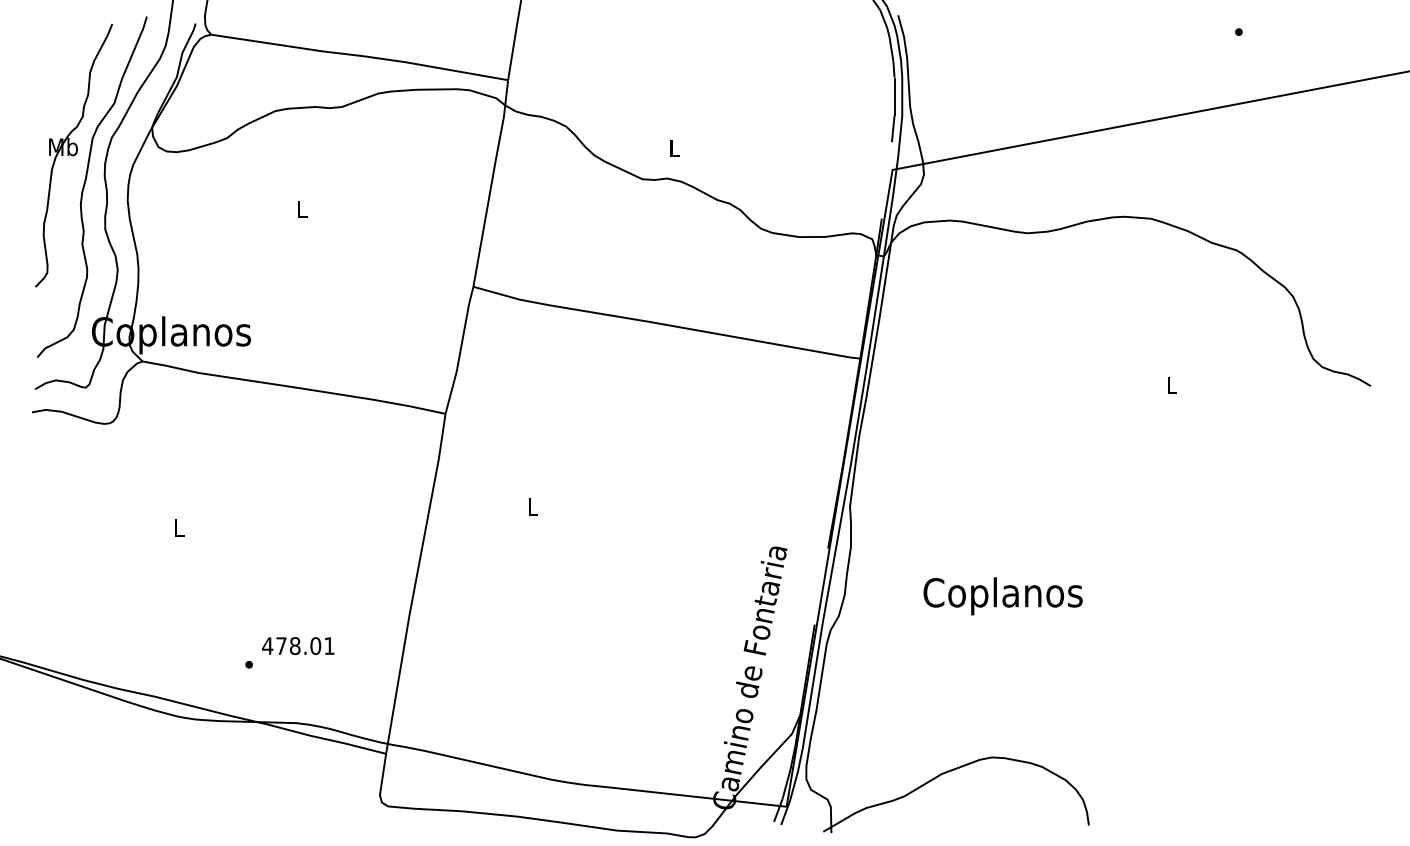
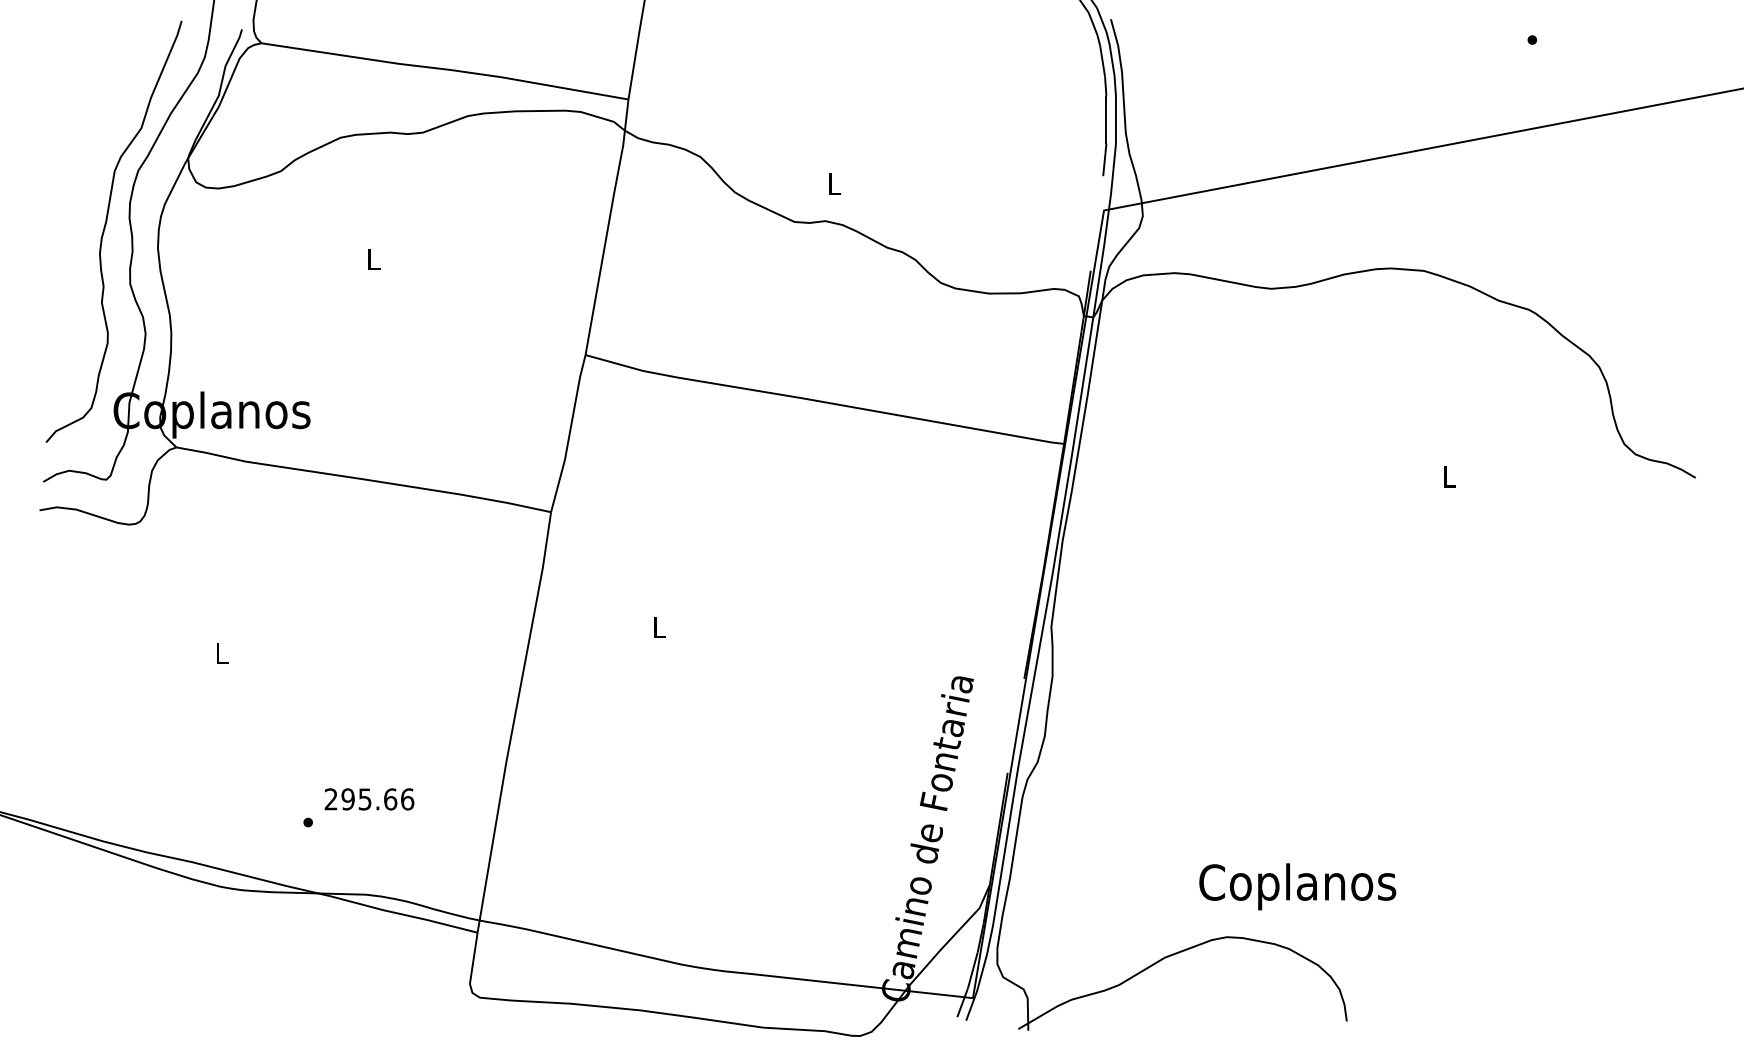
part: (73, 155) -> (91, 192), removed
text: (1002, 596) -> (1297, 886), moved
text: (298, 646) -> (369, 799), 478.01 -> 295.66

